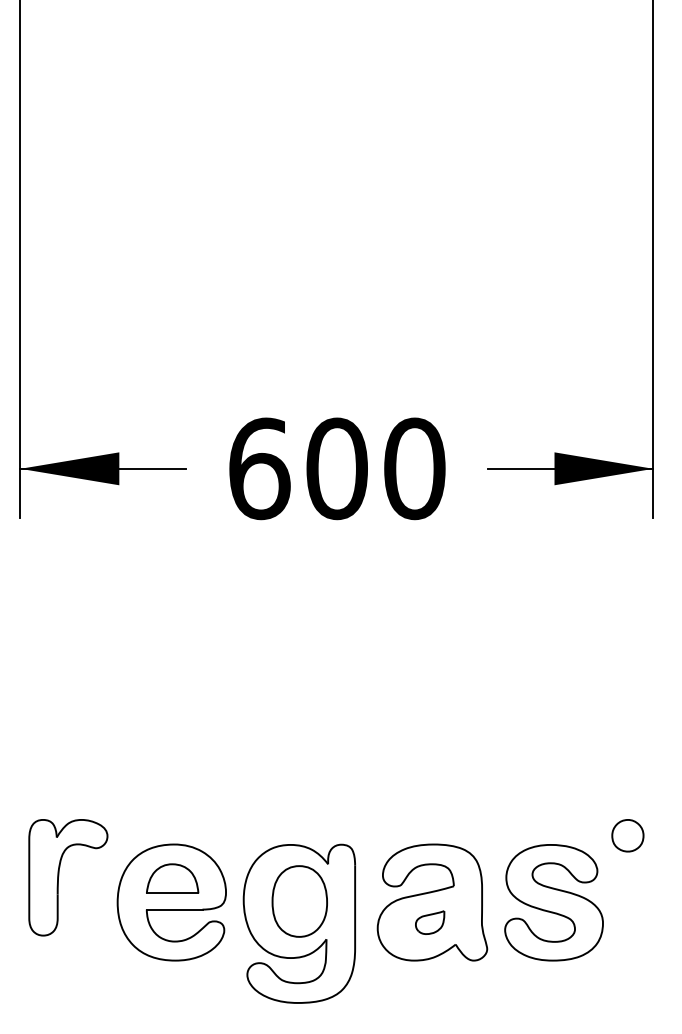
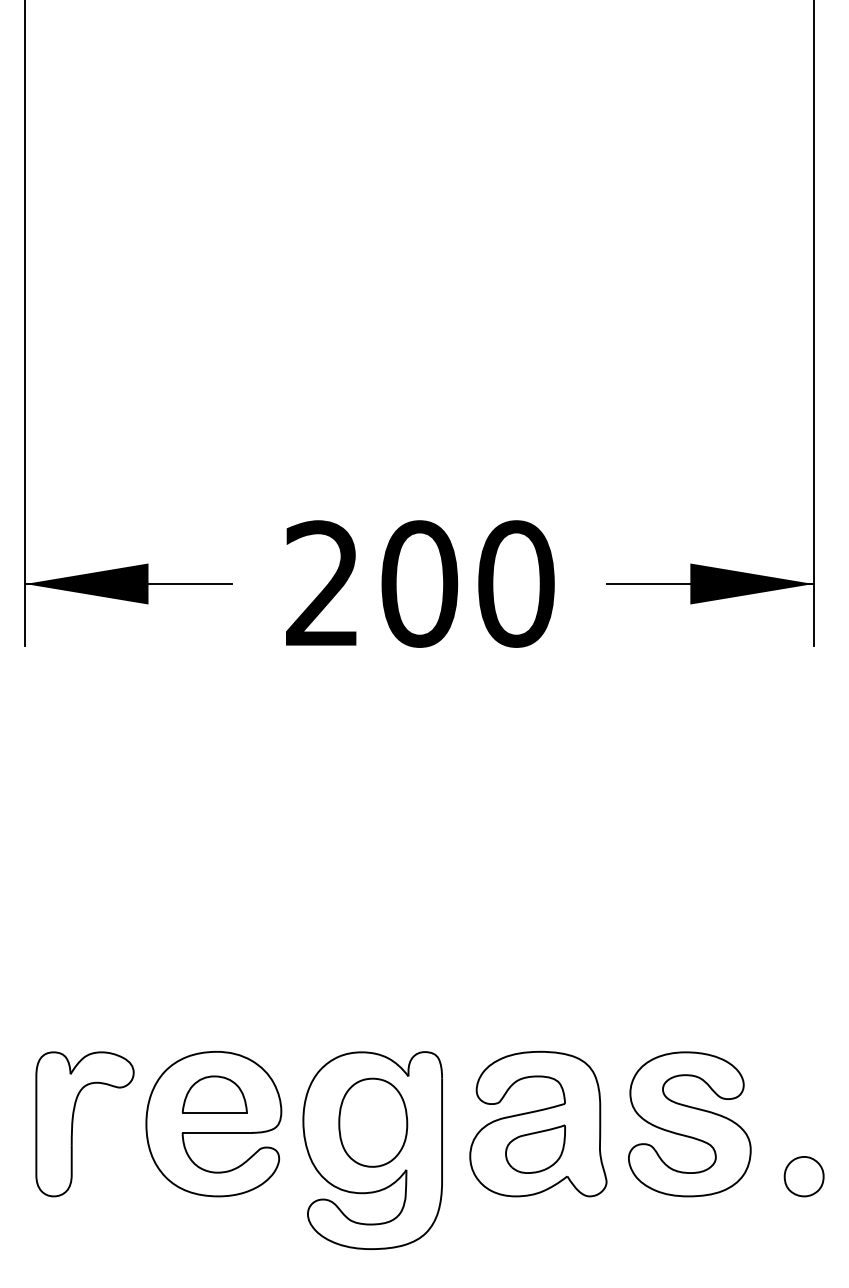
text: (259, 468) -> (323, 583), 600 -> 200
part: (627, 835) -> (803, 1176), moved
part: (59, 876) -> (73, 1122), moved
part: (429, 922) -> (534, 1148), size x1.67

